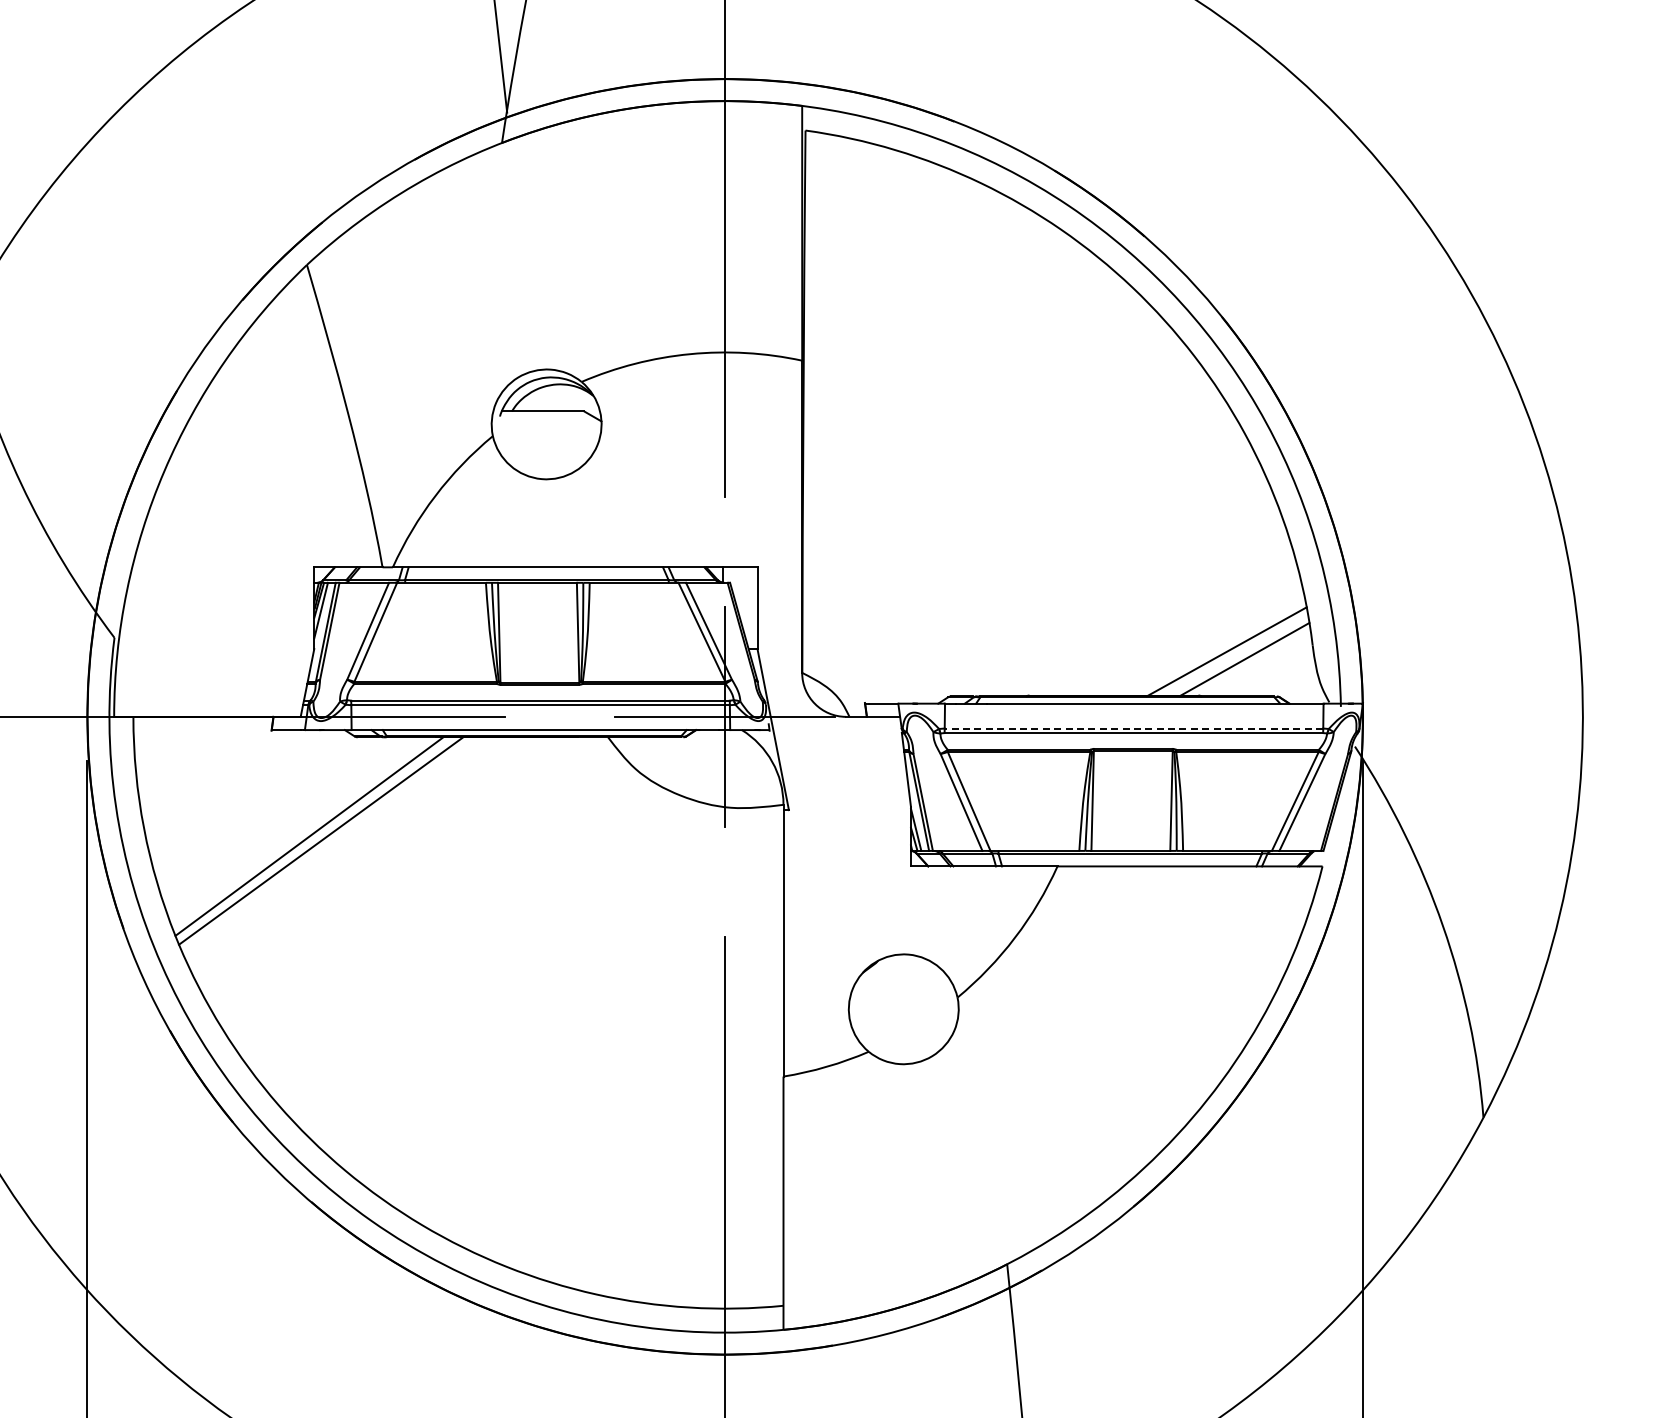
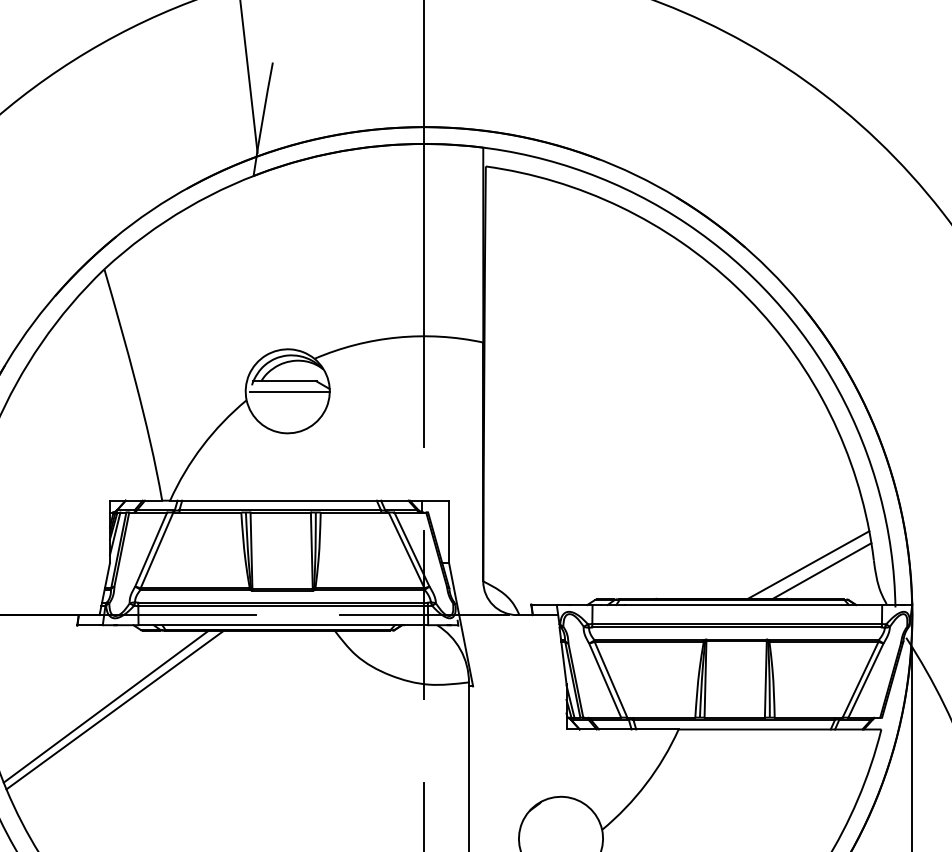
line: (549, 425) -> (289, 392), added
line: (1133, 728) -> (736, 623), dashed -> solid

